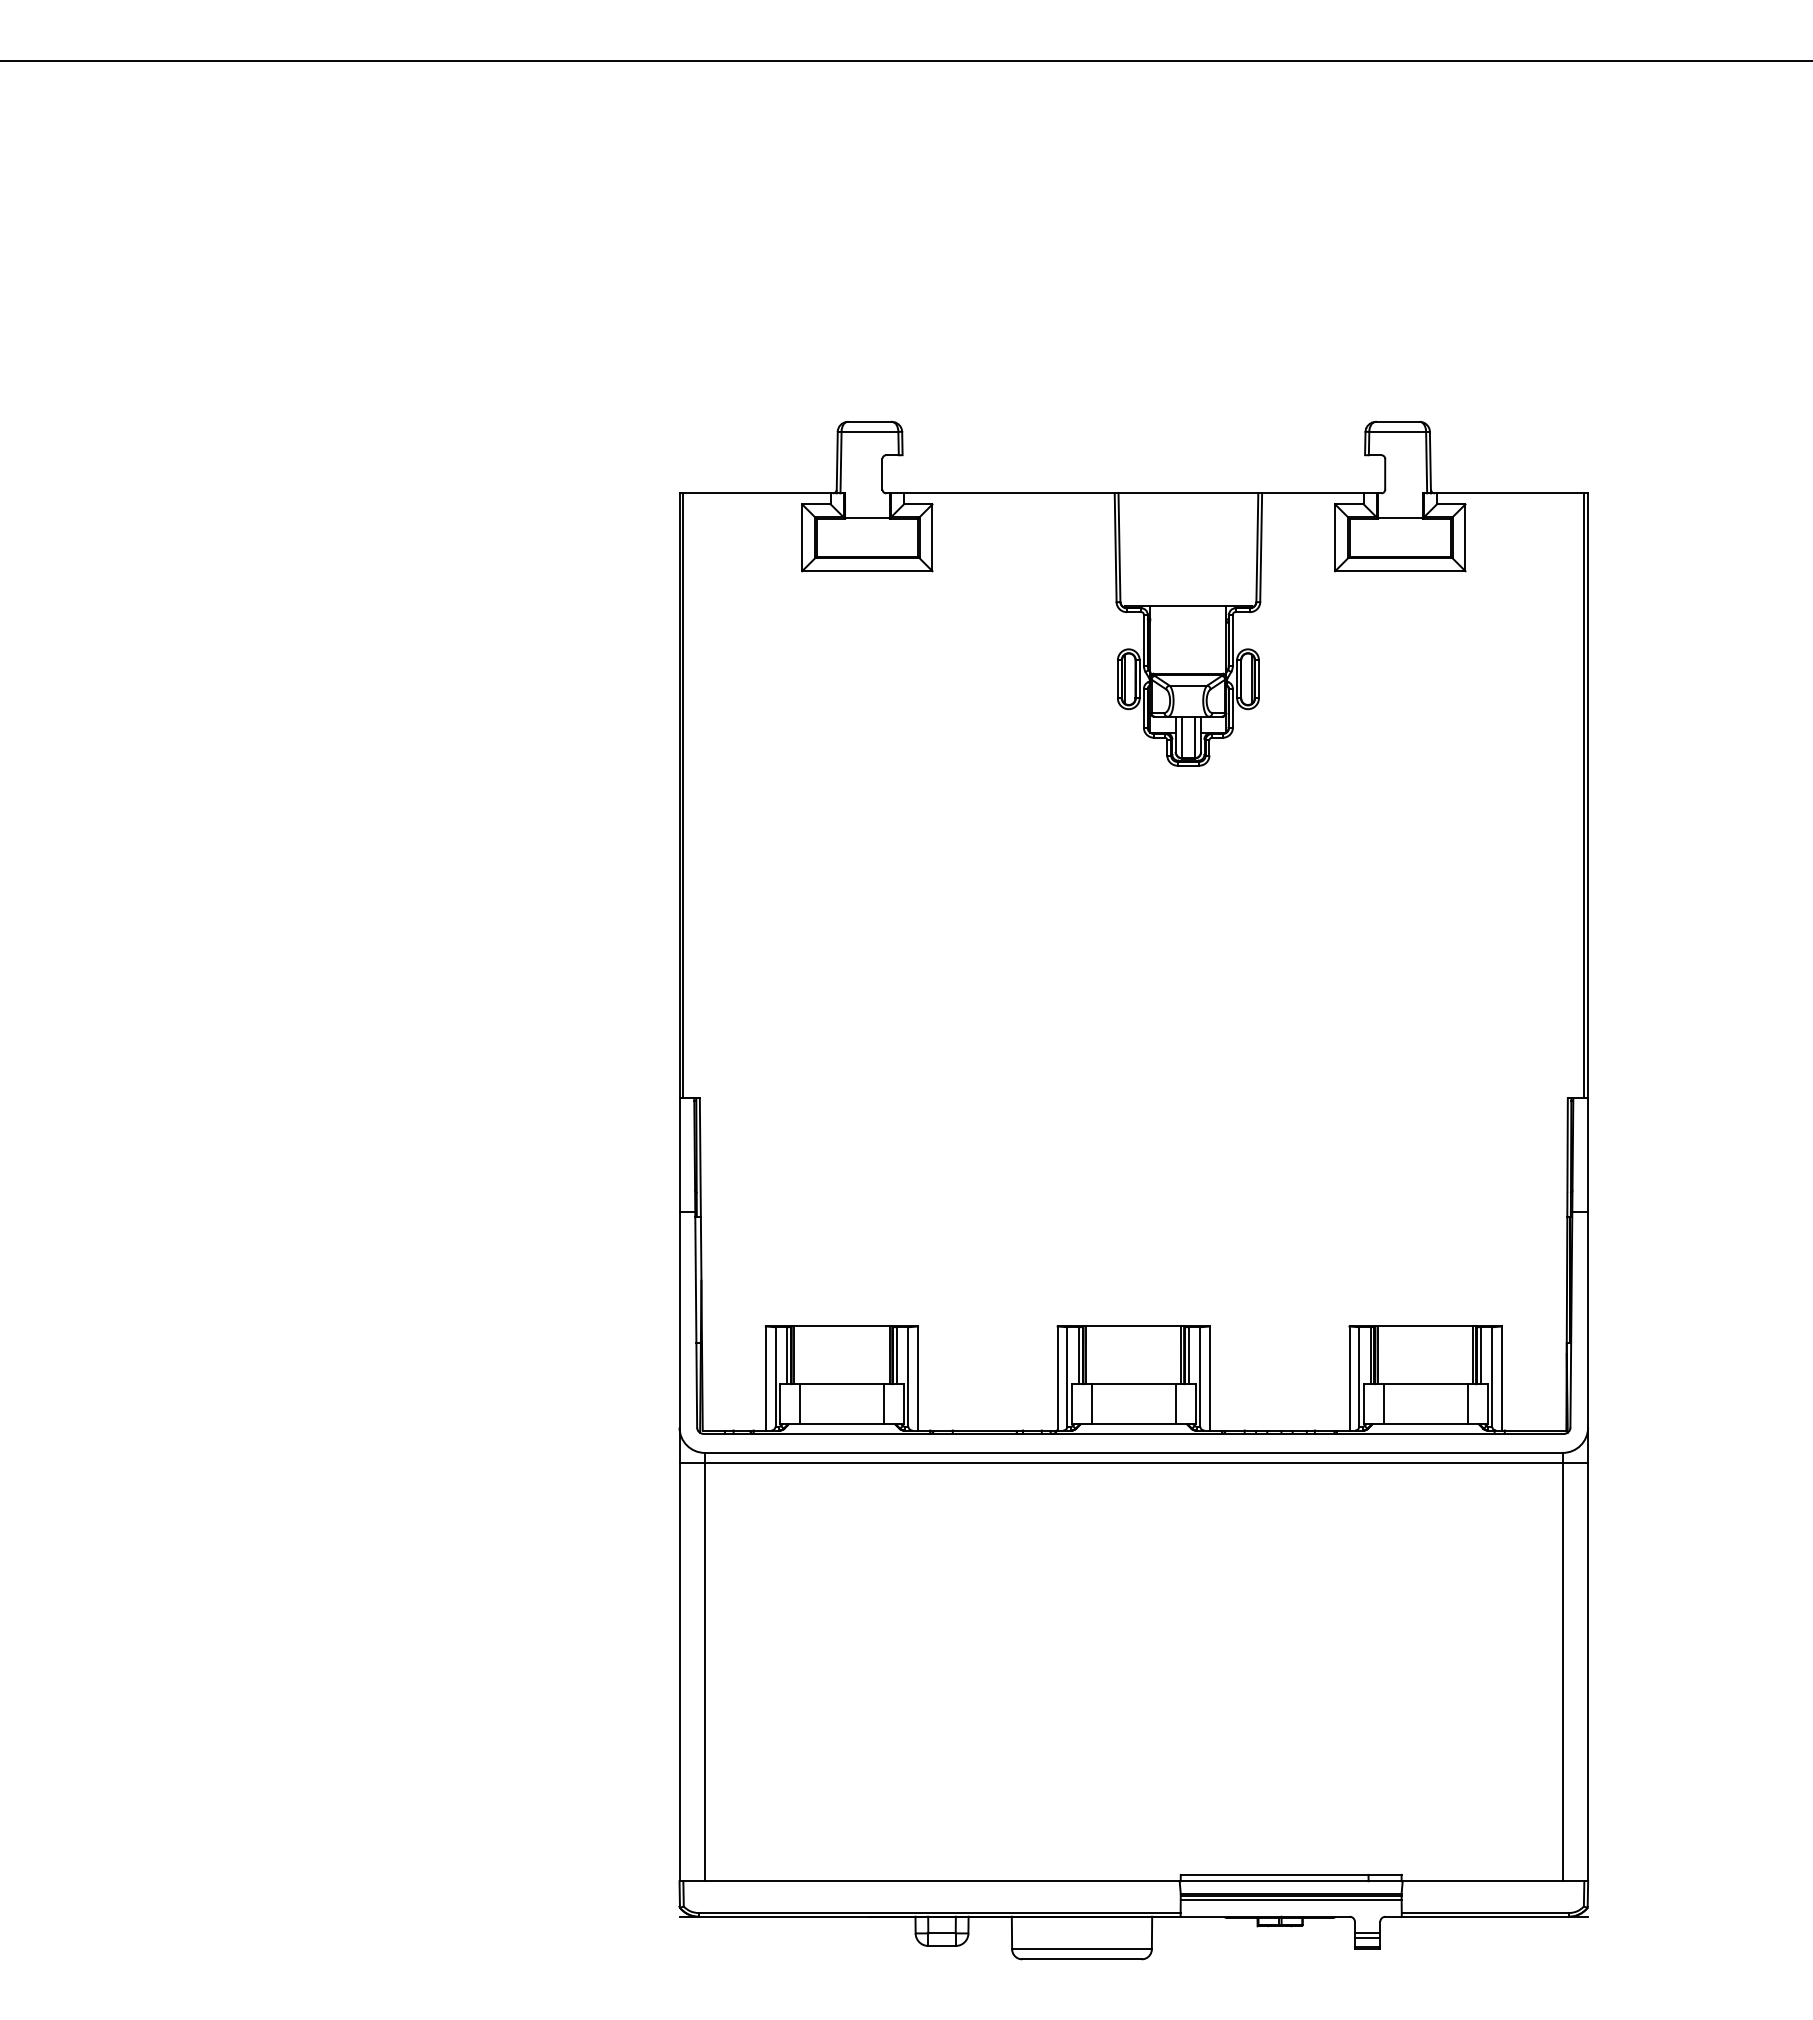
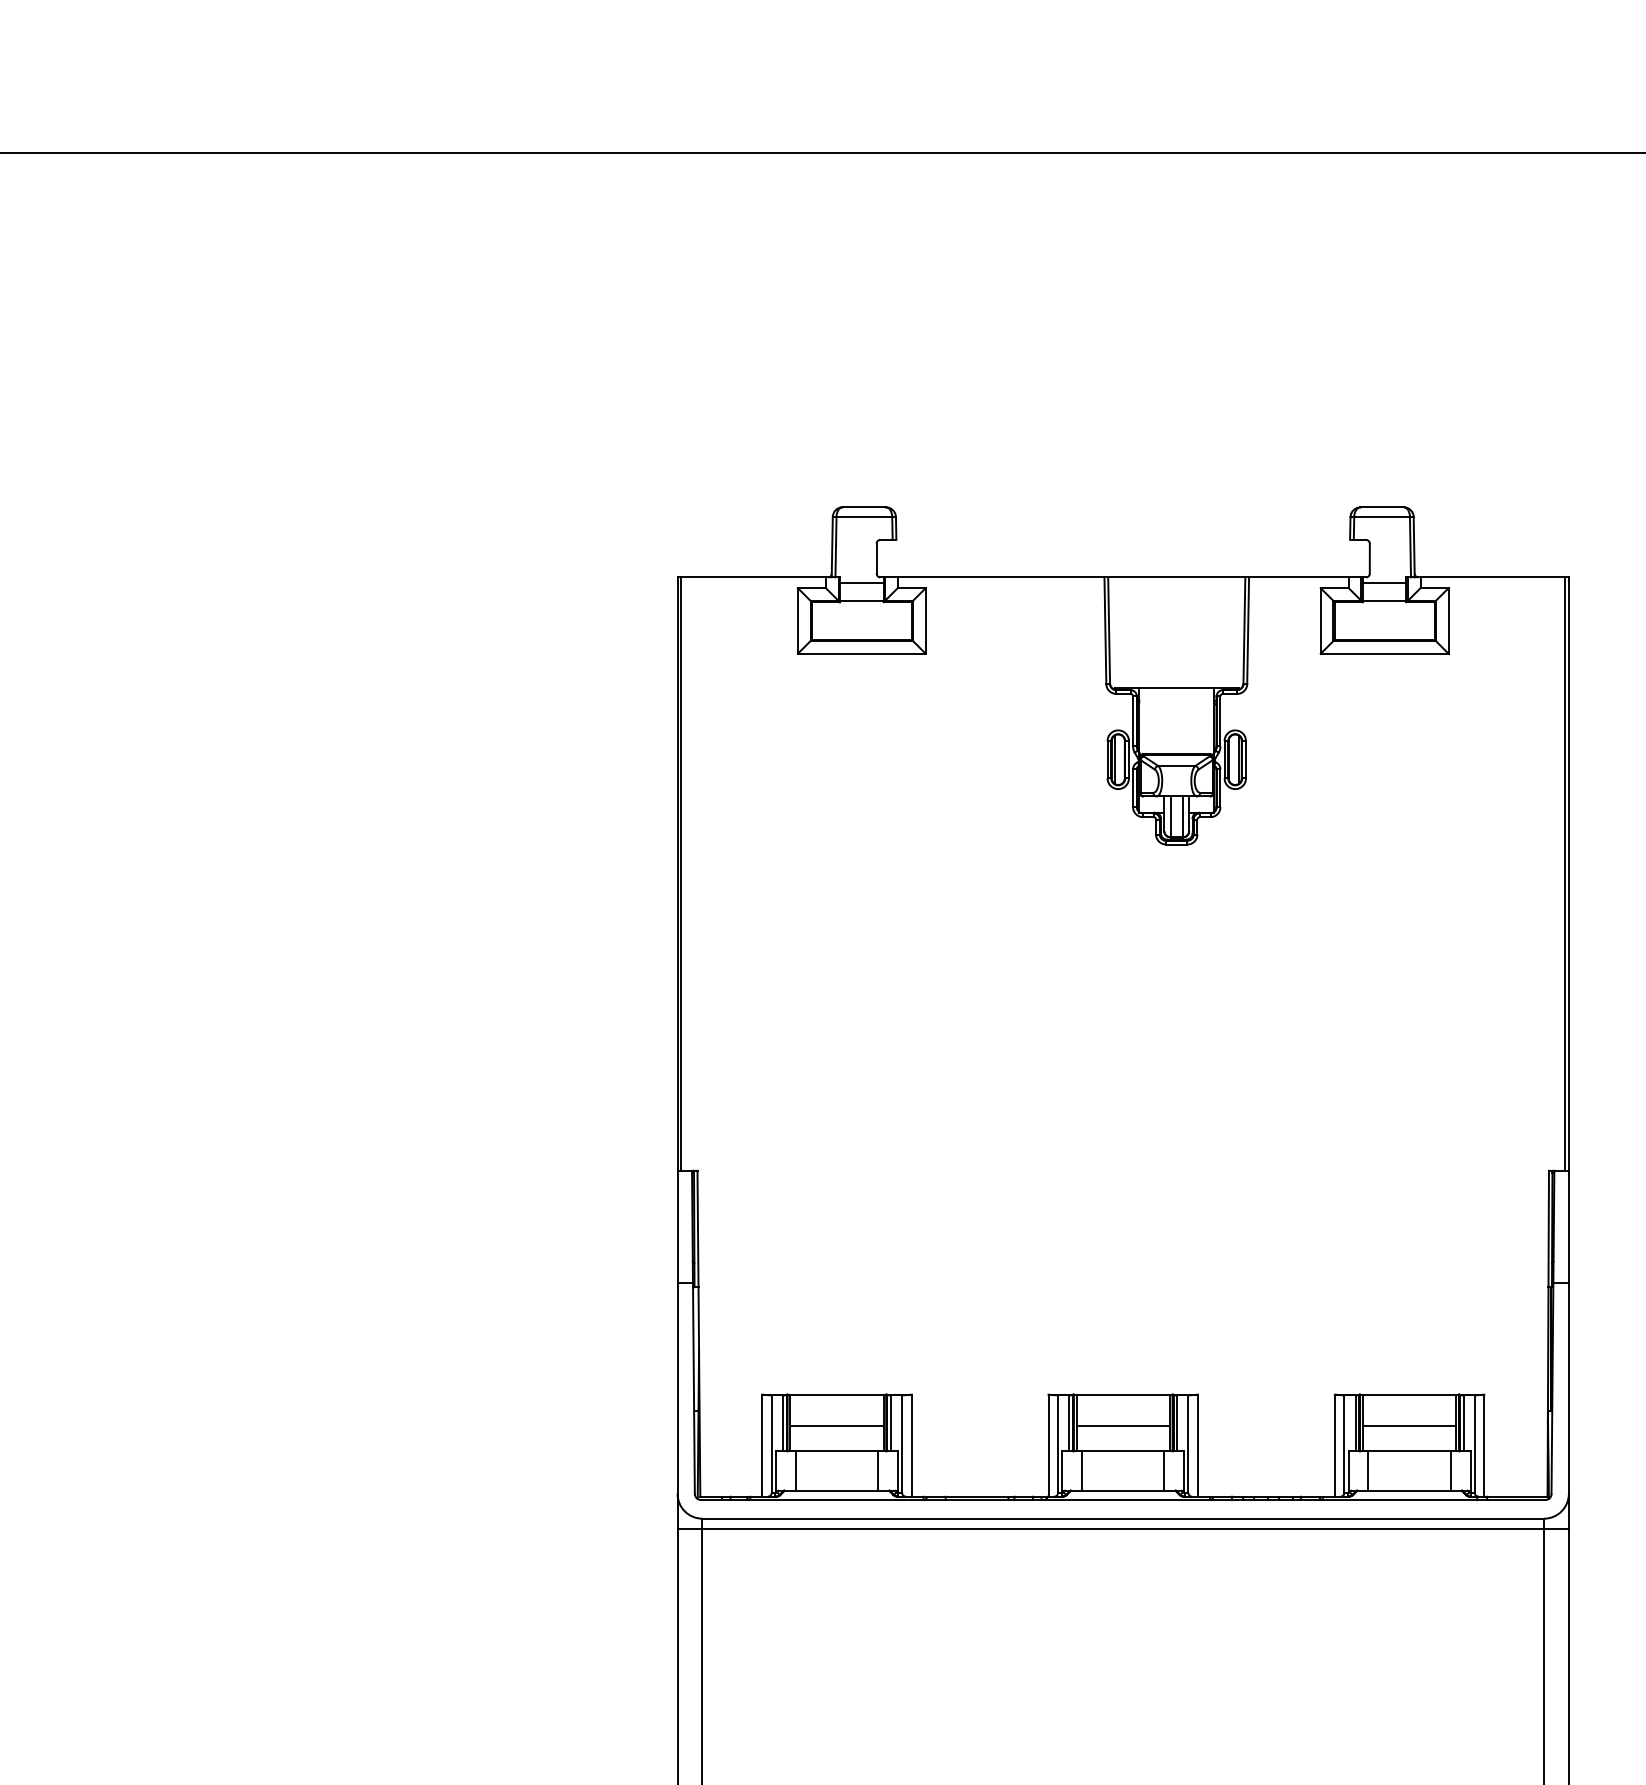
line: (867, 499) -> (861, 583), added
line: (1400, 499) -> (1384, 583), added
line: (841, 1358) -> (836, 1426), added
line: (1133, 1358) -> (1122, 1426), added
line: (1425, 1358) -> (1409, 1426), added

